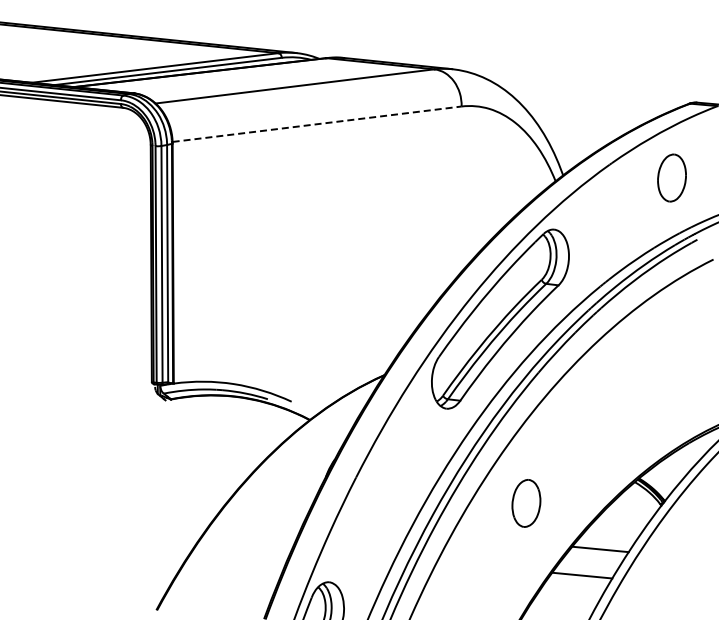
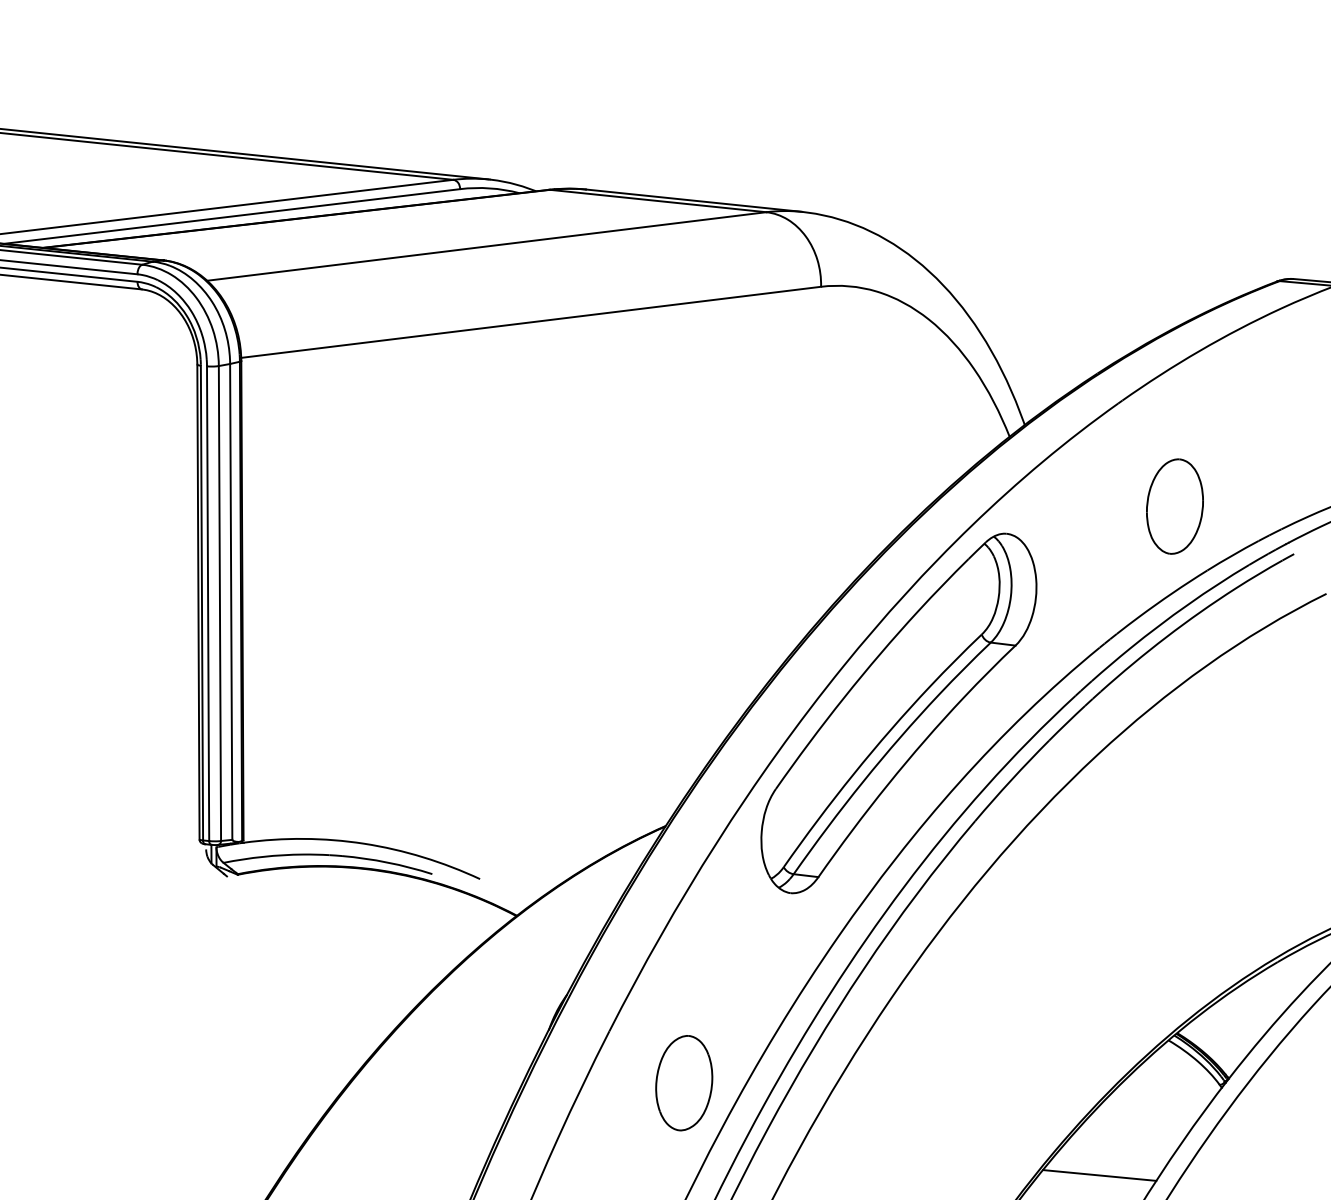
line: (317, 124) -> (531, 322), dashed -> solid
part: (671, 177) -> (1173, 505), moved
part: (526, 503) -> (684, 1083), moved

